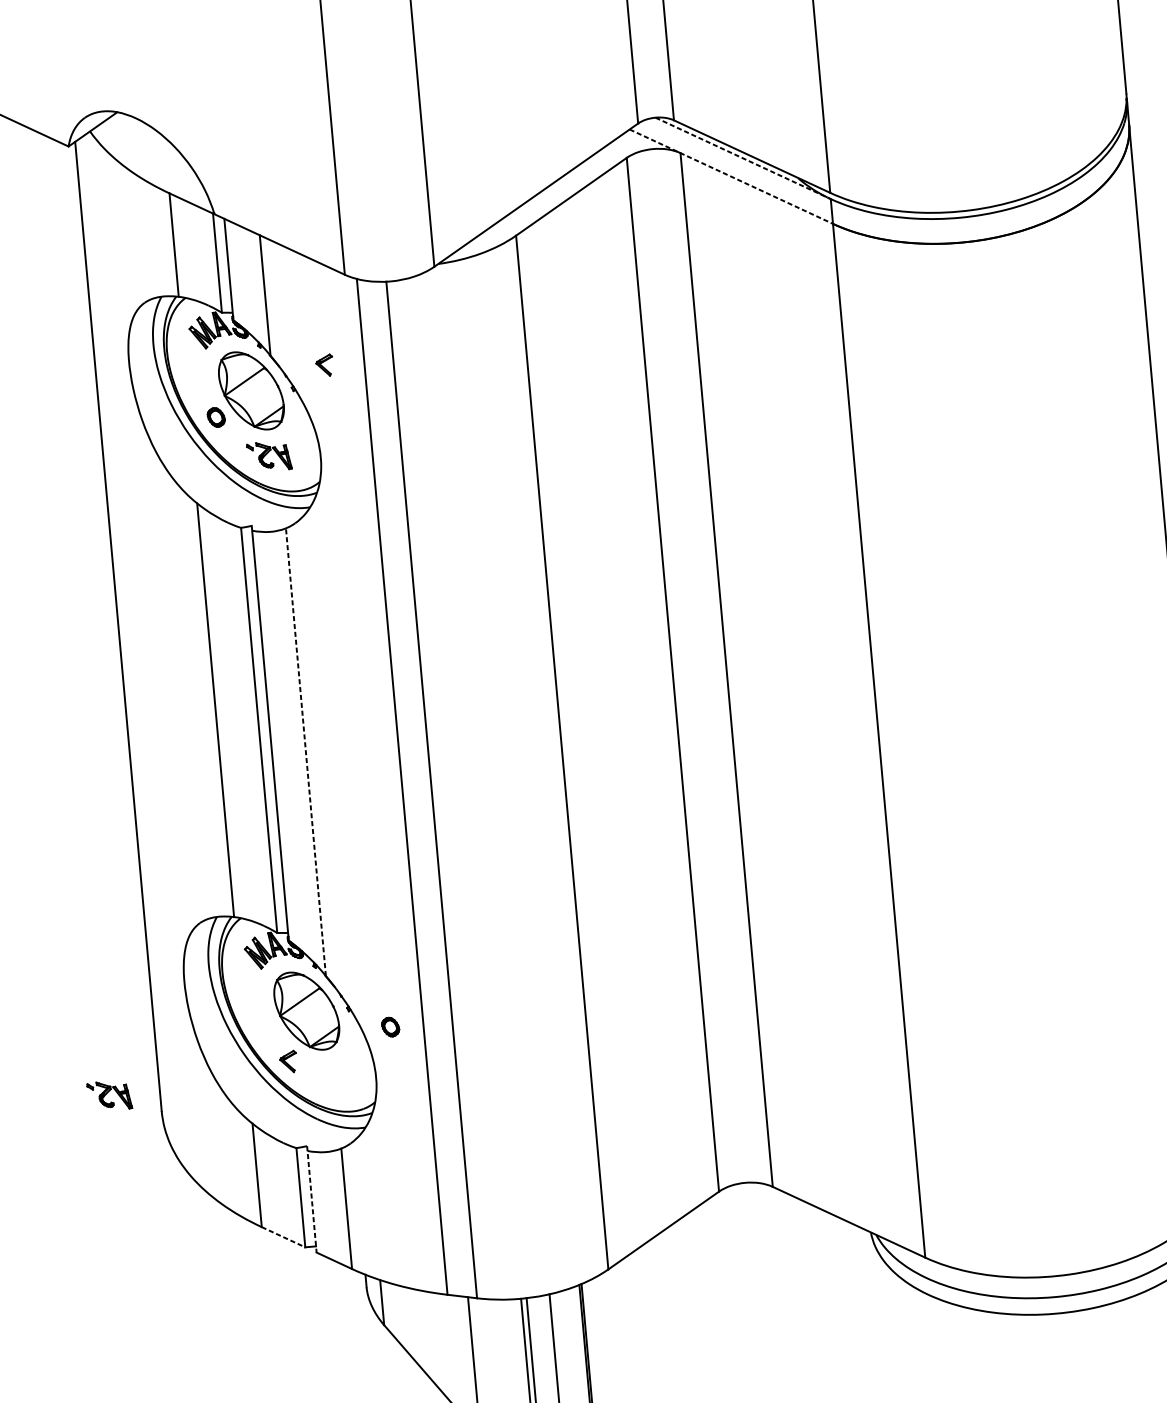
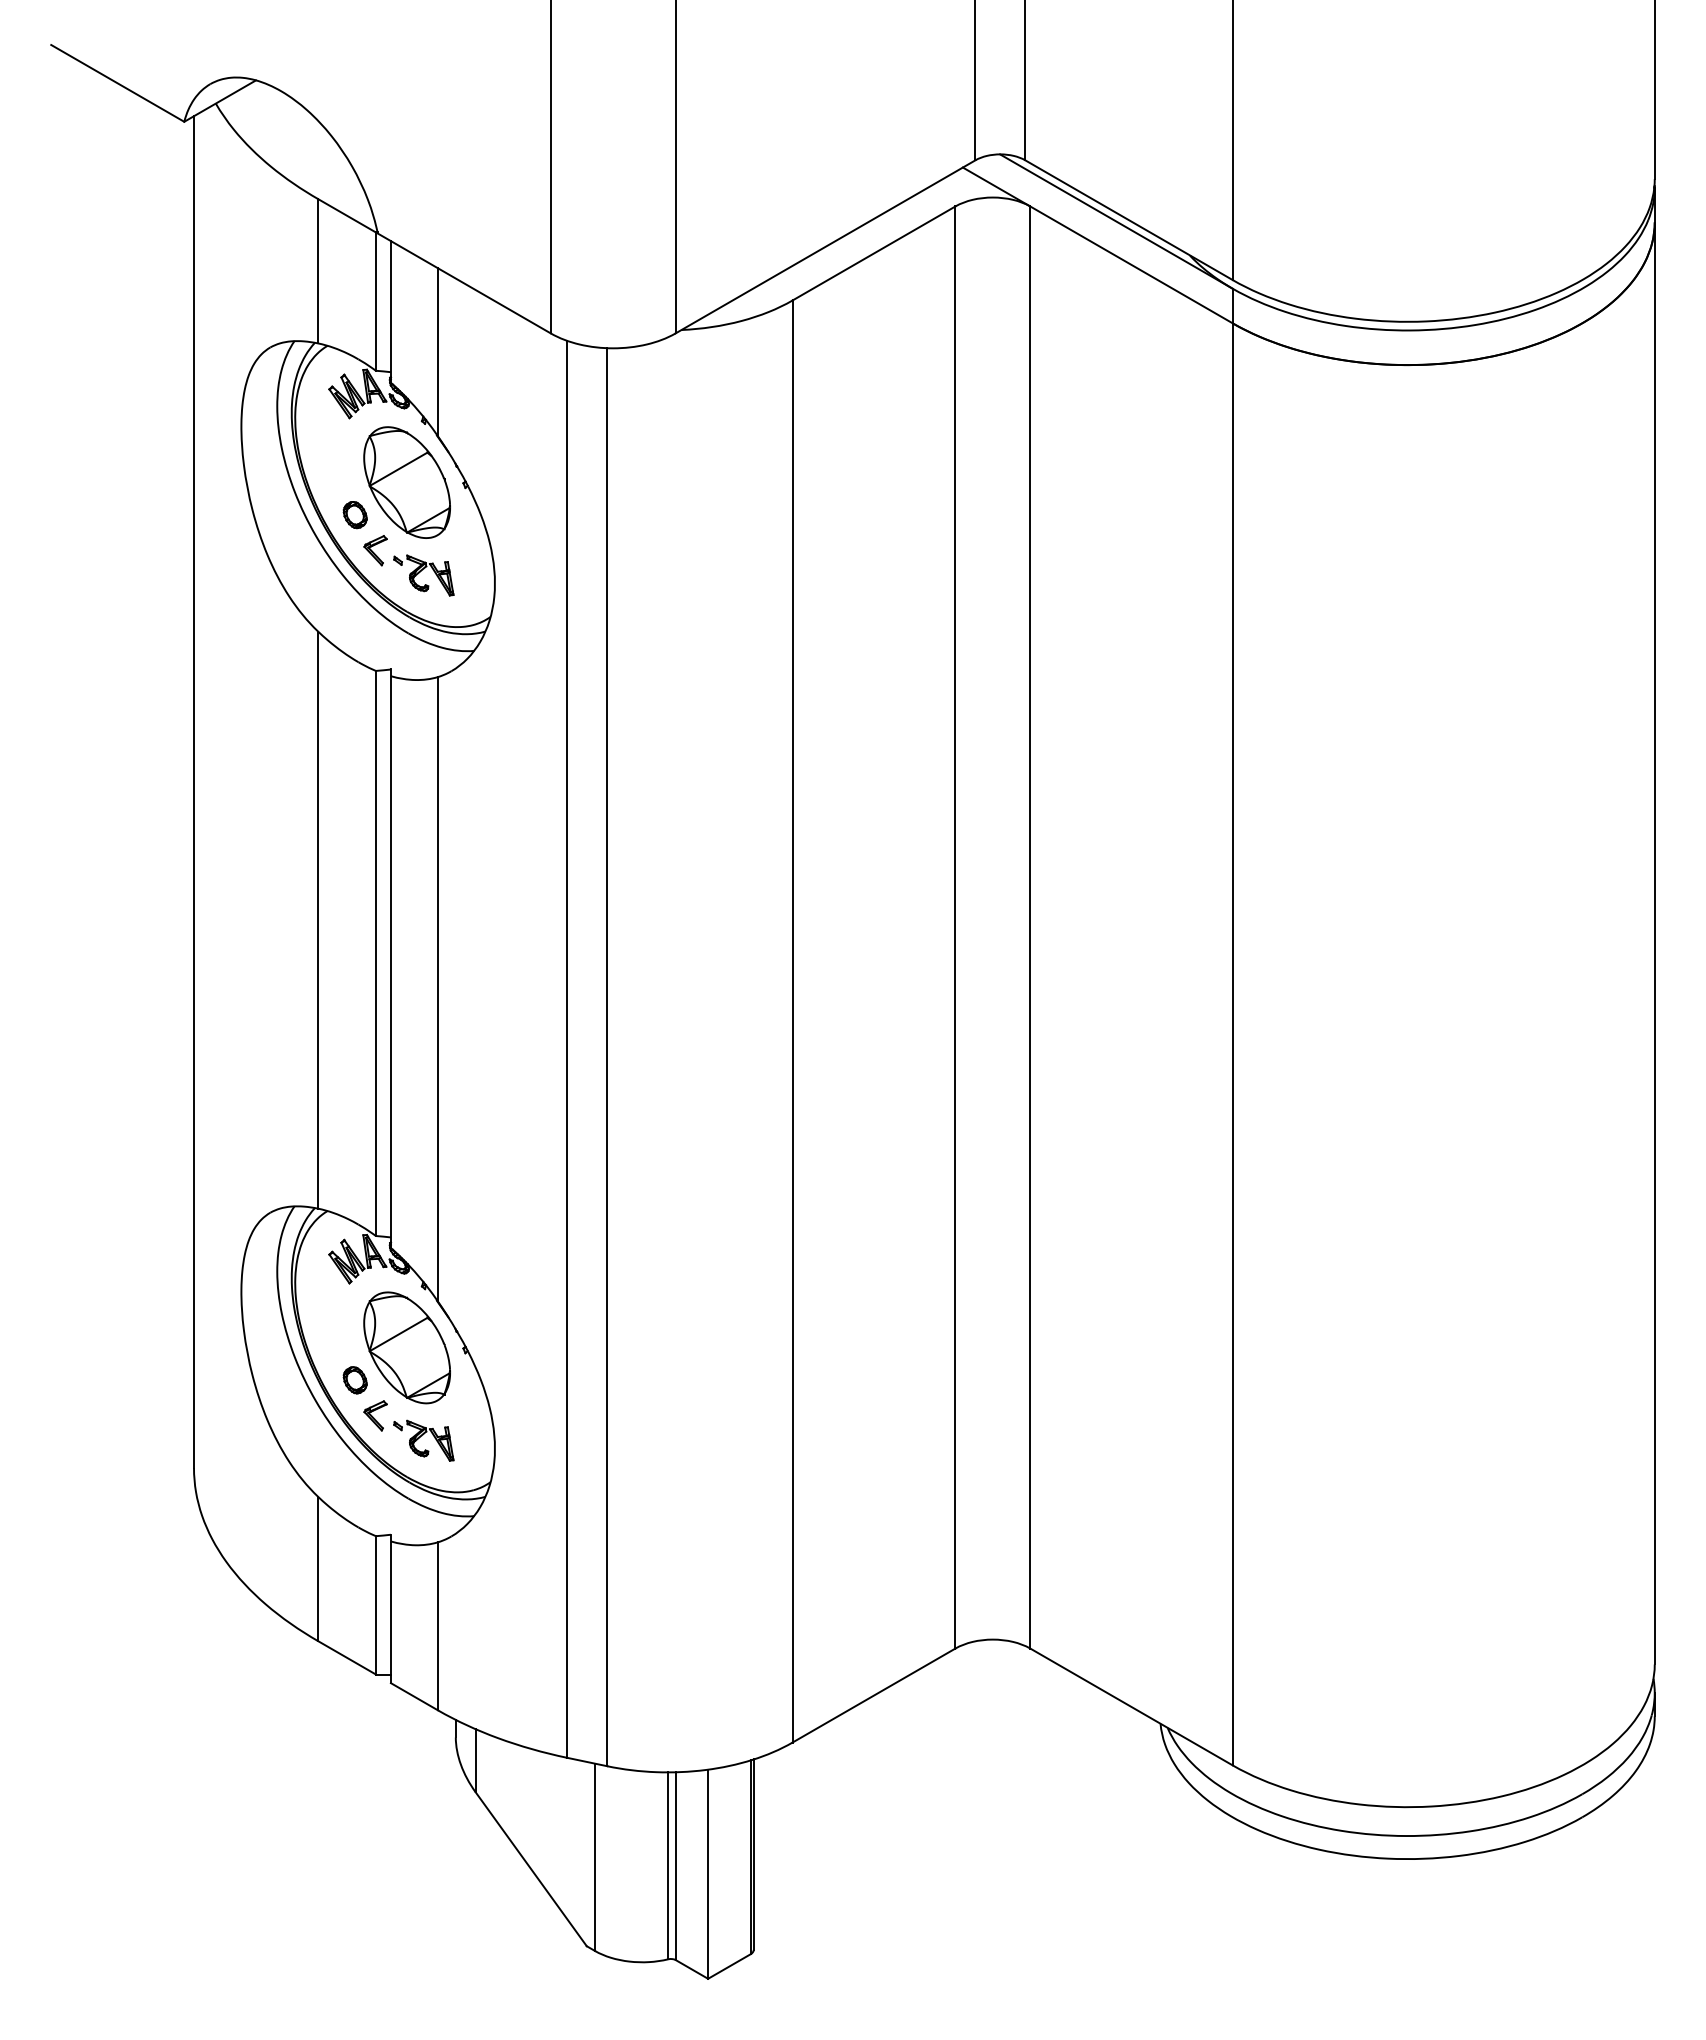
line: (743, 158) -> (1116, 221), dashed -> solid
line: (731, 176) -> (1097, 245), dashed -> solid
part: (324, 365) -> (375, 550), moved
line: (305, 751) -> (437, 988), dashed -> solid
part: (390, 1027) -> (354, 1380), moved
part: (109, 1095) -> (423, 1440), moved
line: (311, 1199) -> (390, 1609), dashed -> solid
line: (283, 1237) -> (347, 1658), dashed -> solid

